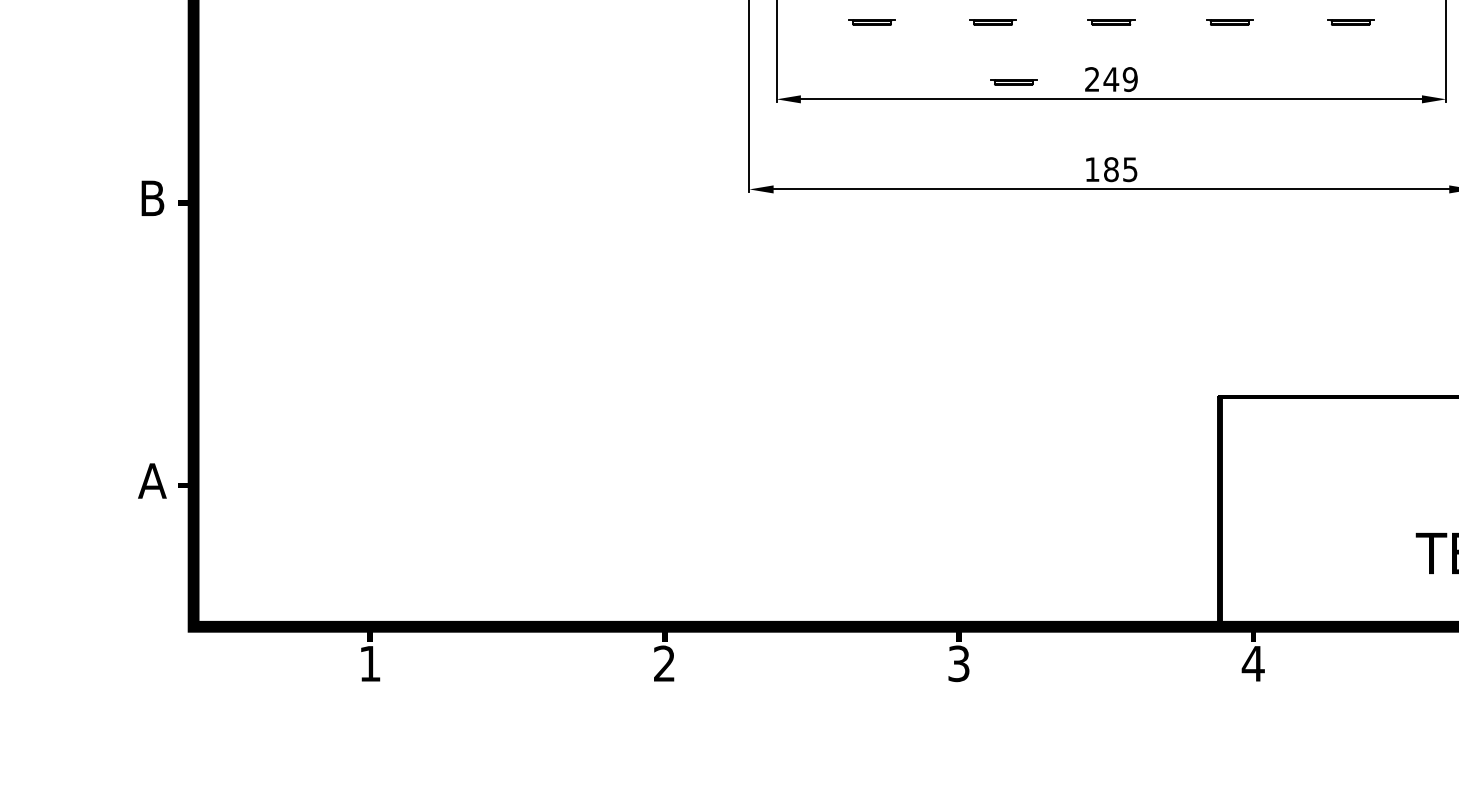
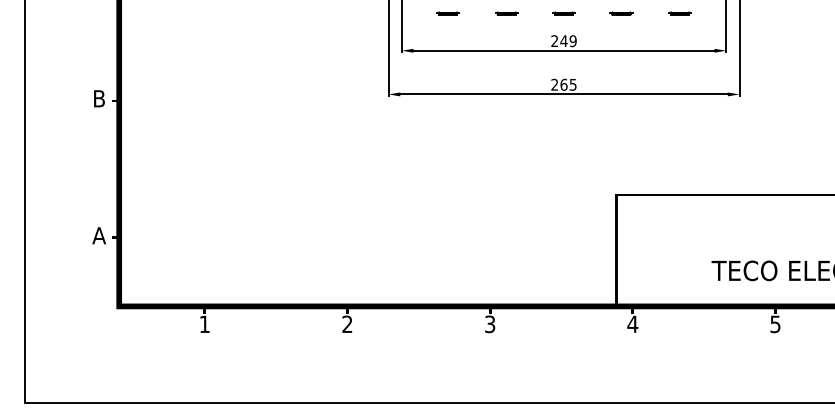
line: (1013, 82) -> (516, 42), removed
text: (1102, 168) -> (559, 84), 185 -> 265

